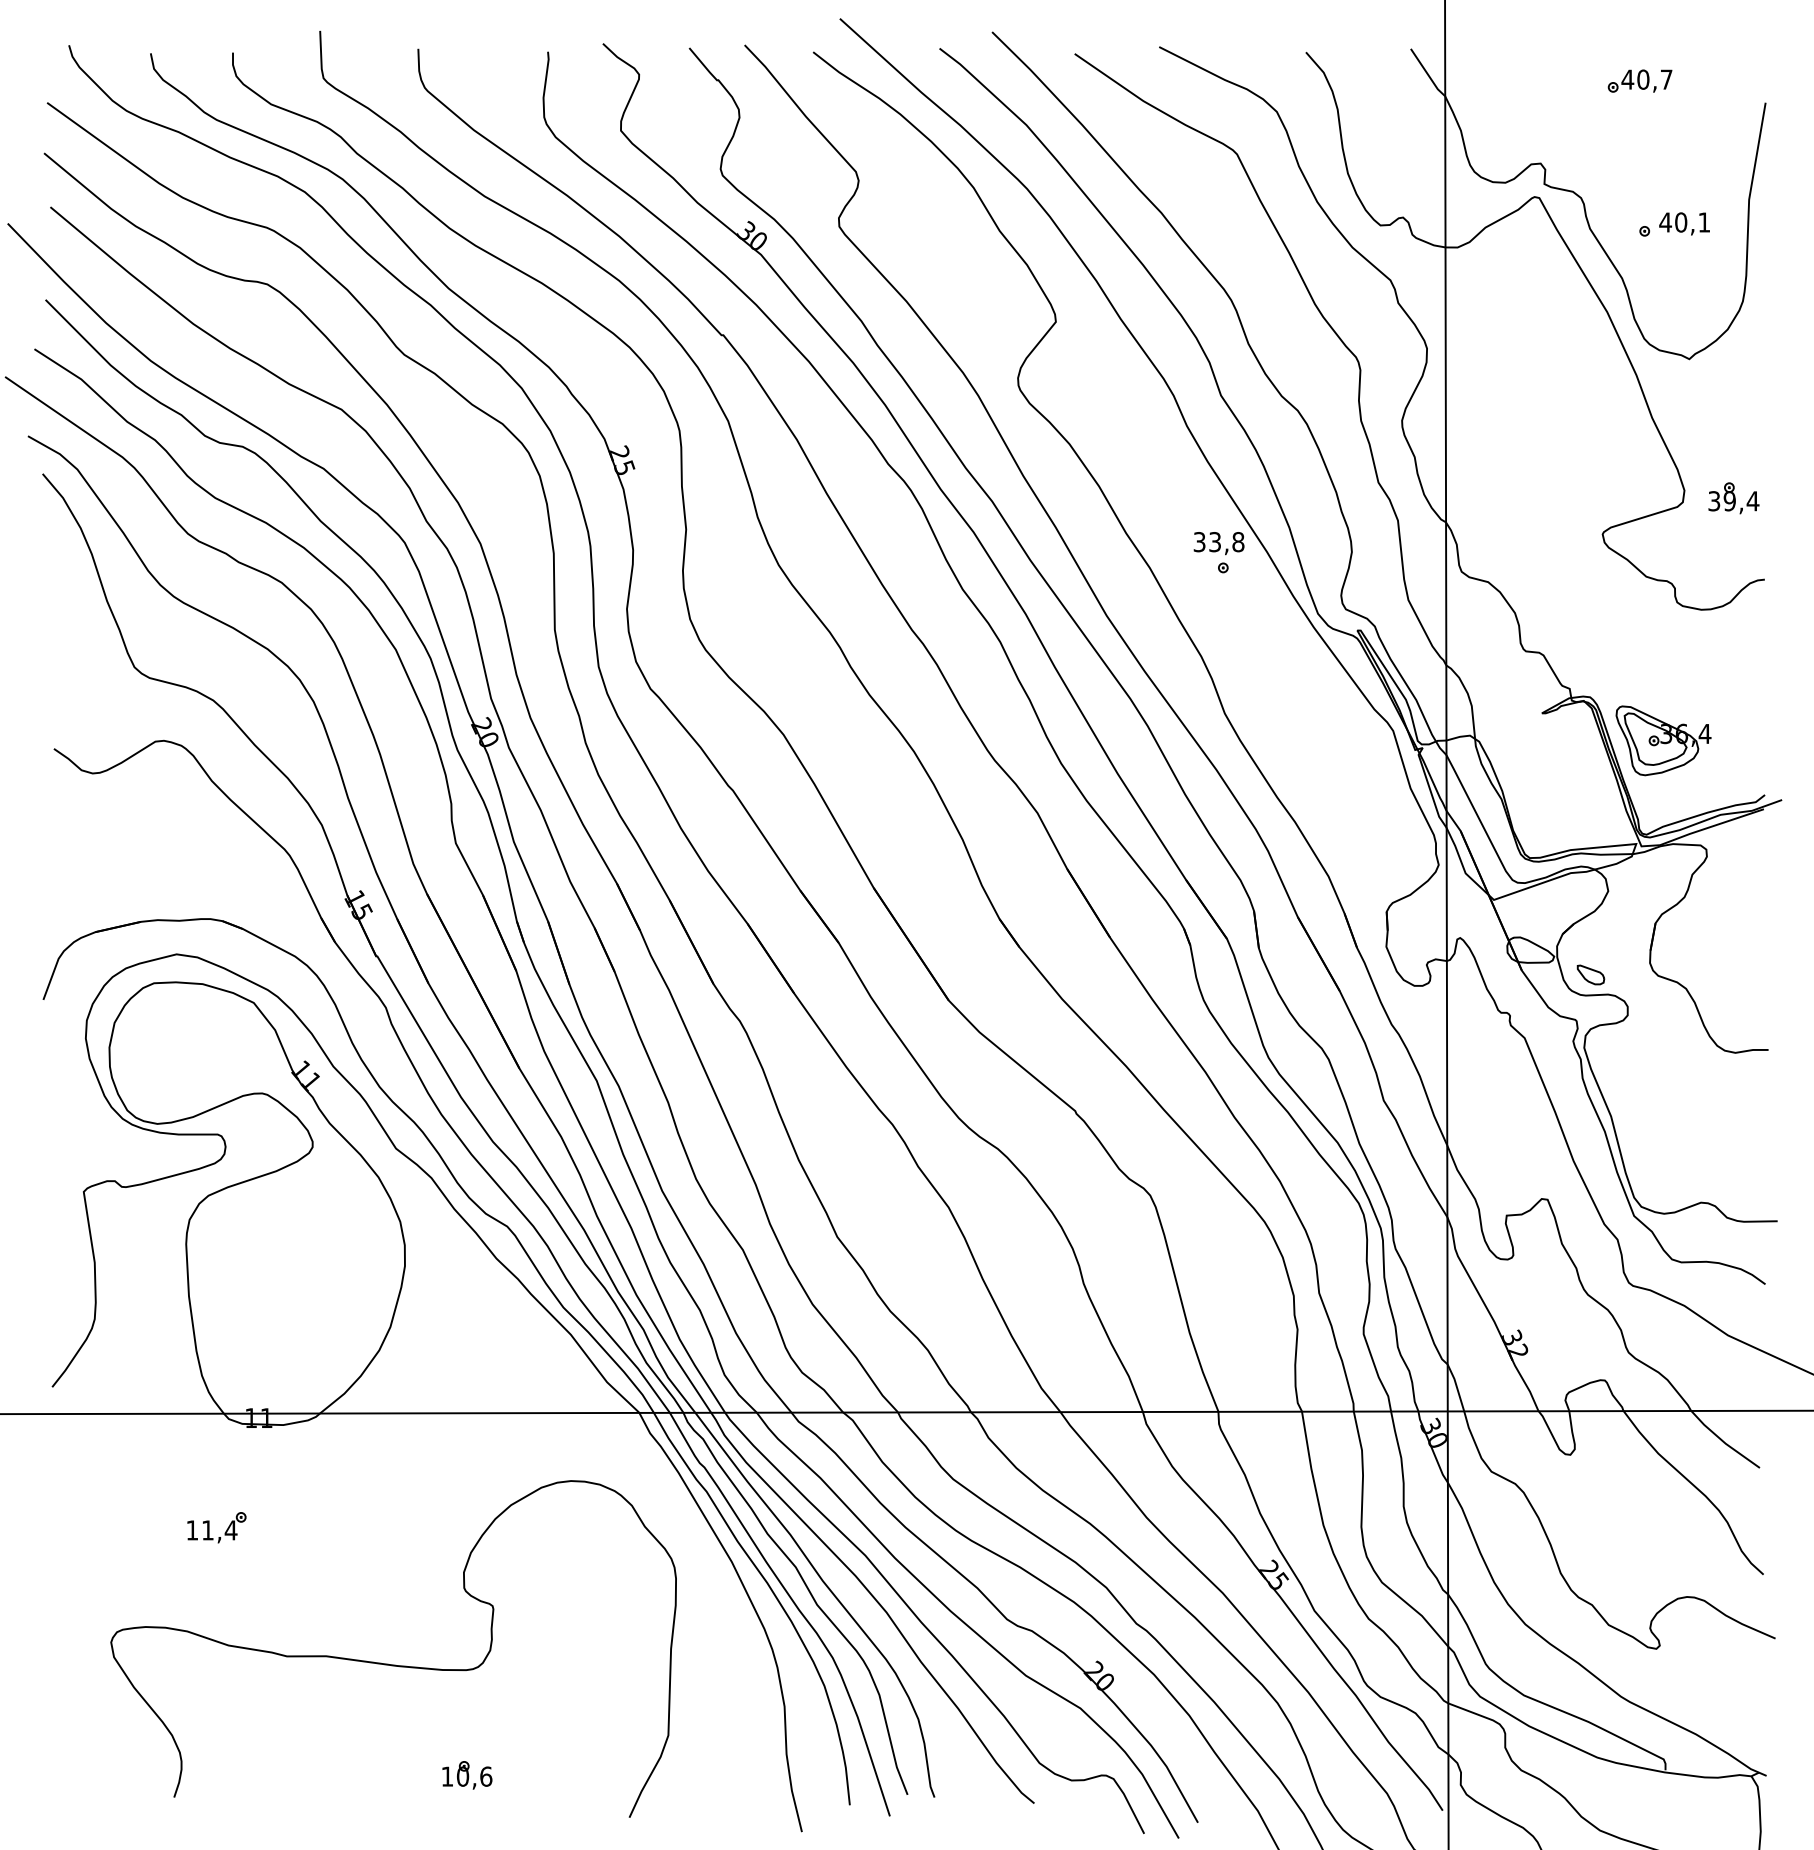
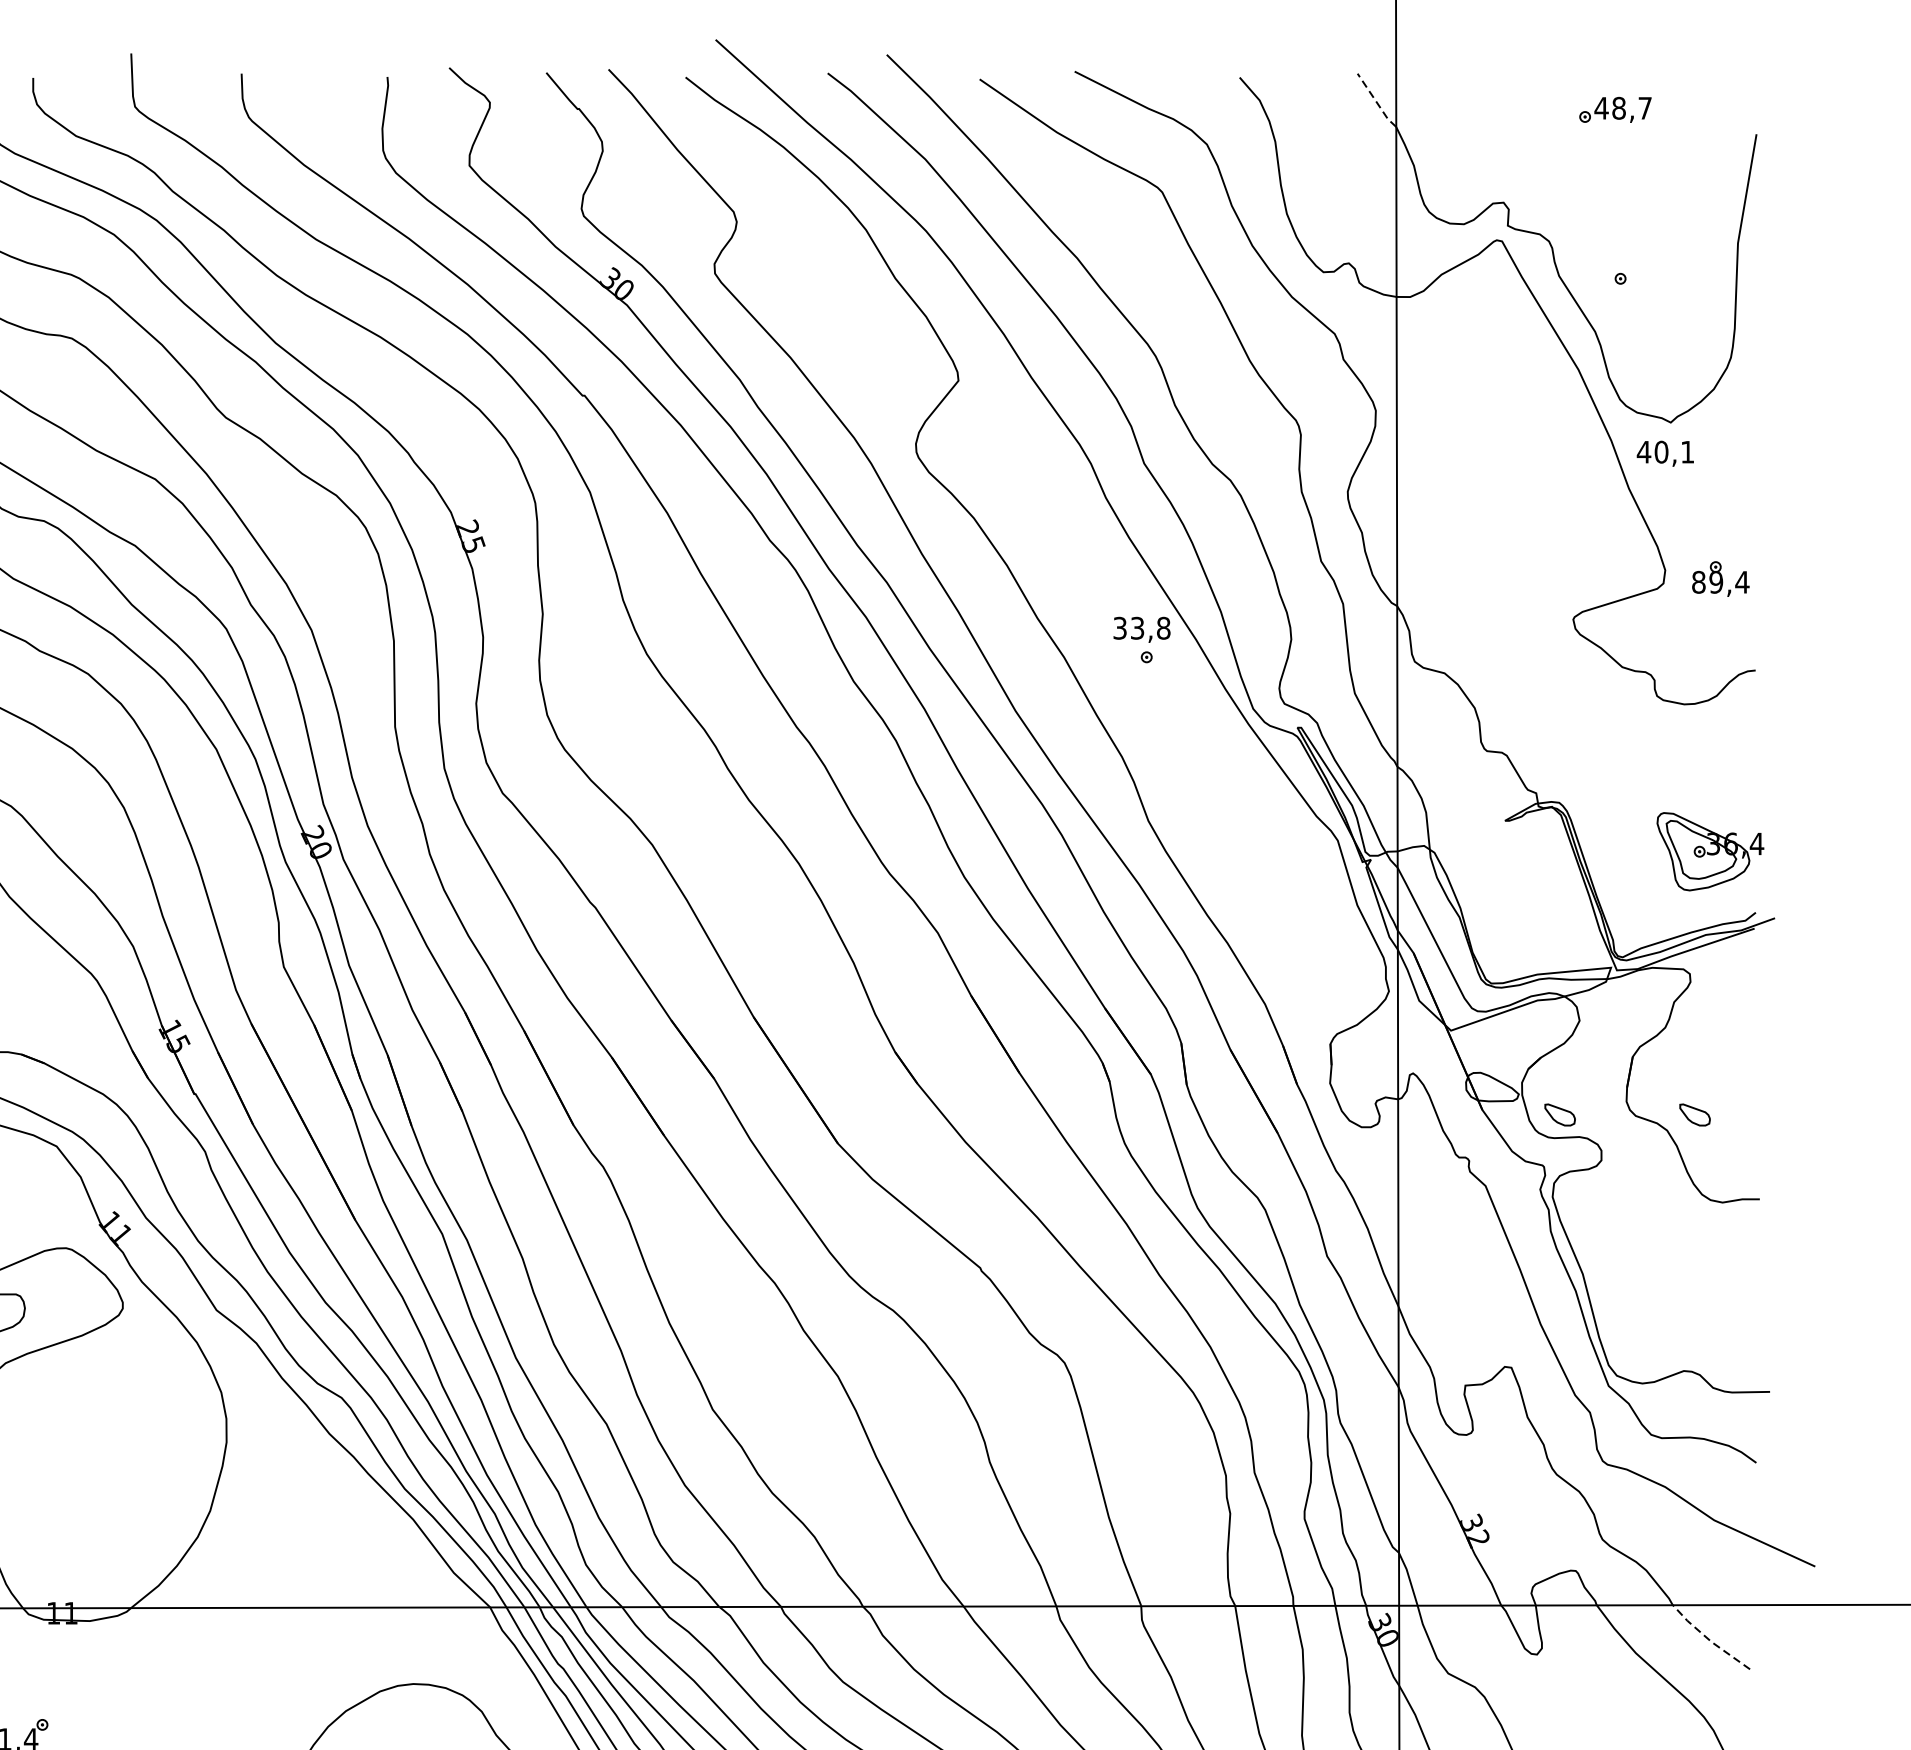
line: (1427, 73) -> (1376, 101), solid -> dashed
text: (1643, 79) -> (1619, 108), 40,7 -> 48,7
text: (1684, 223) -> (1665, 453), moved
text: (1714, 501) -> (1699, 582), 39,4 -> 89,4
part: (1663, 740) -> (1710, 851), moved
part: (1710, 974) -> (1694, 1114), added
line: (1722, 1441) -> (1708, 1639), solid -> dashed

